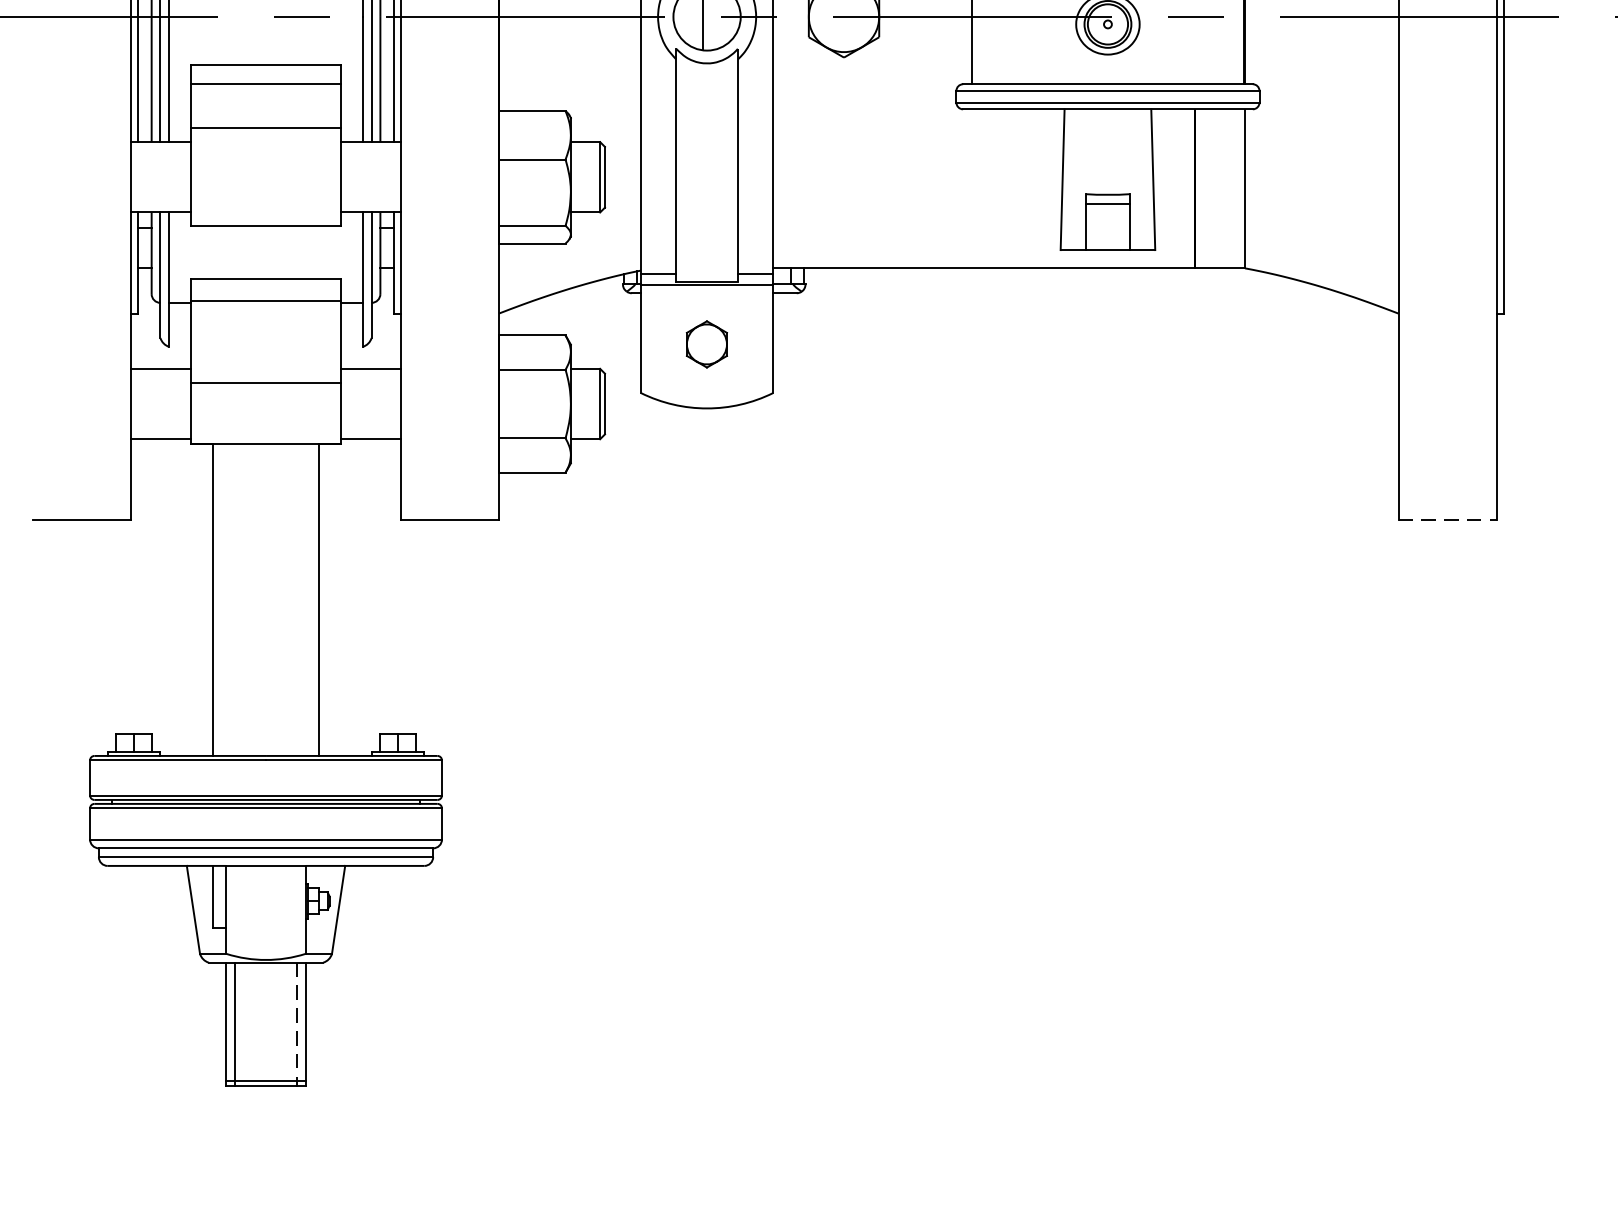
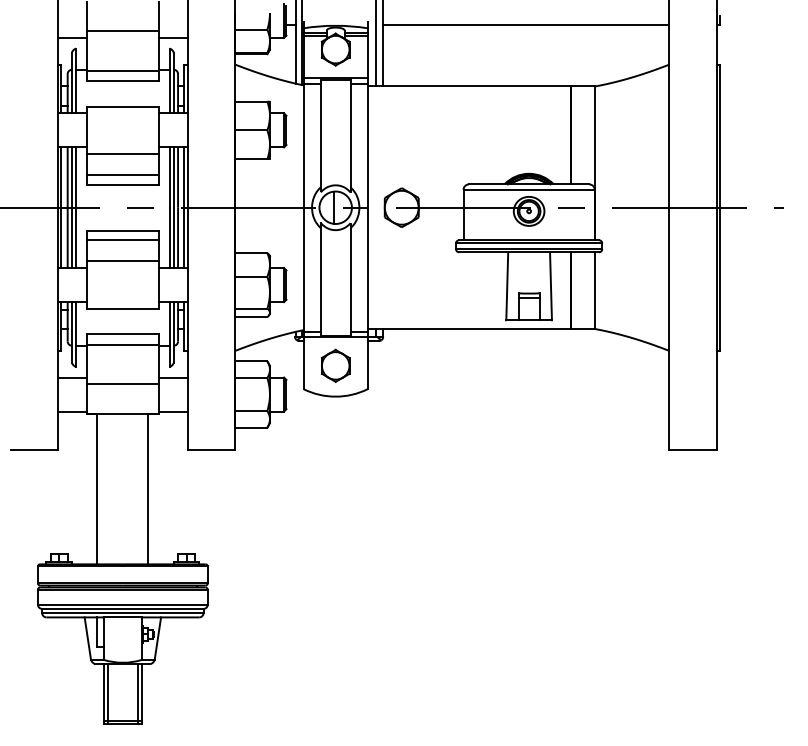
part: (706, 343) -> (335, 365), size x1.43
line: (1448, 520) -> (693, 450), dashed -> solid
line: (296, 1021) -> (137, 692), dashed -> solid

